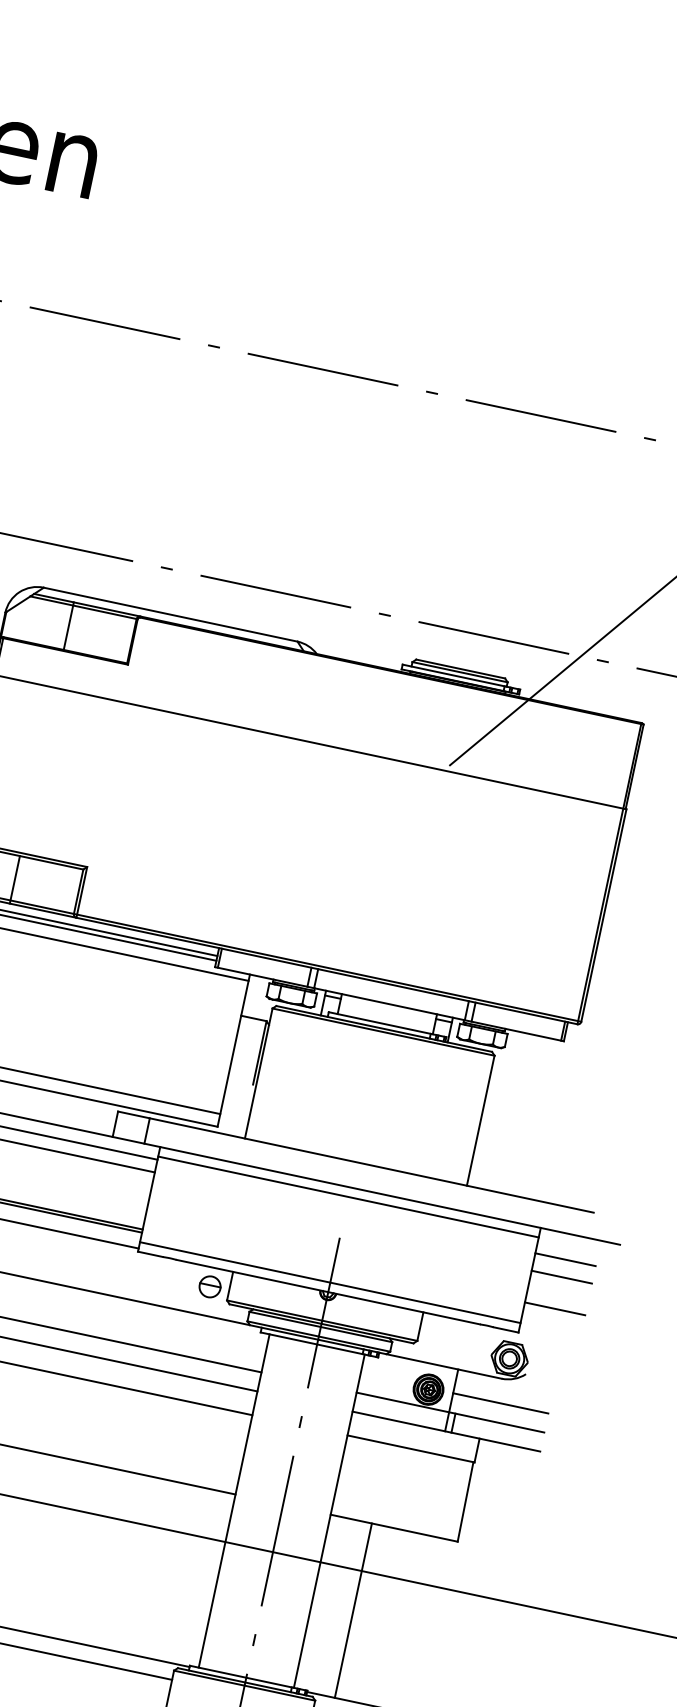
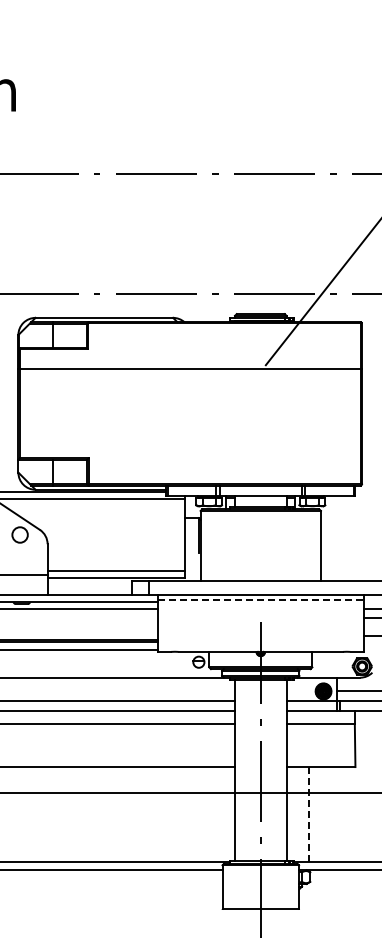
line: (349, 1197) -> (261, 600), solid -> dashed
line: (329, 1282) -> (260, 646), removed
line: (352, 1608) -> (308, 813), solid -> dashed

